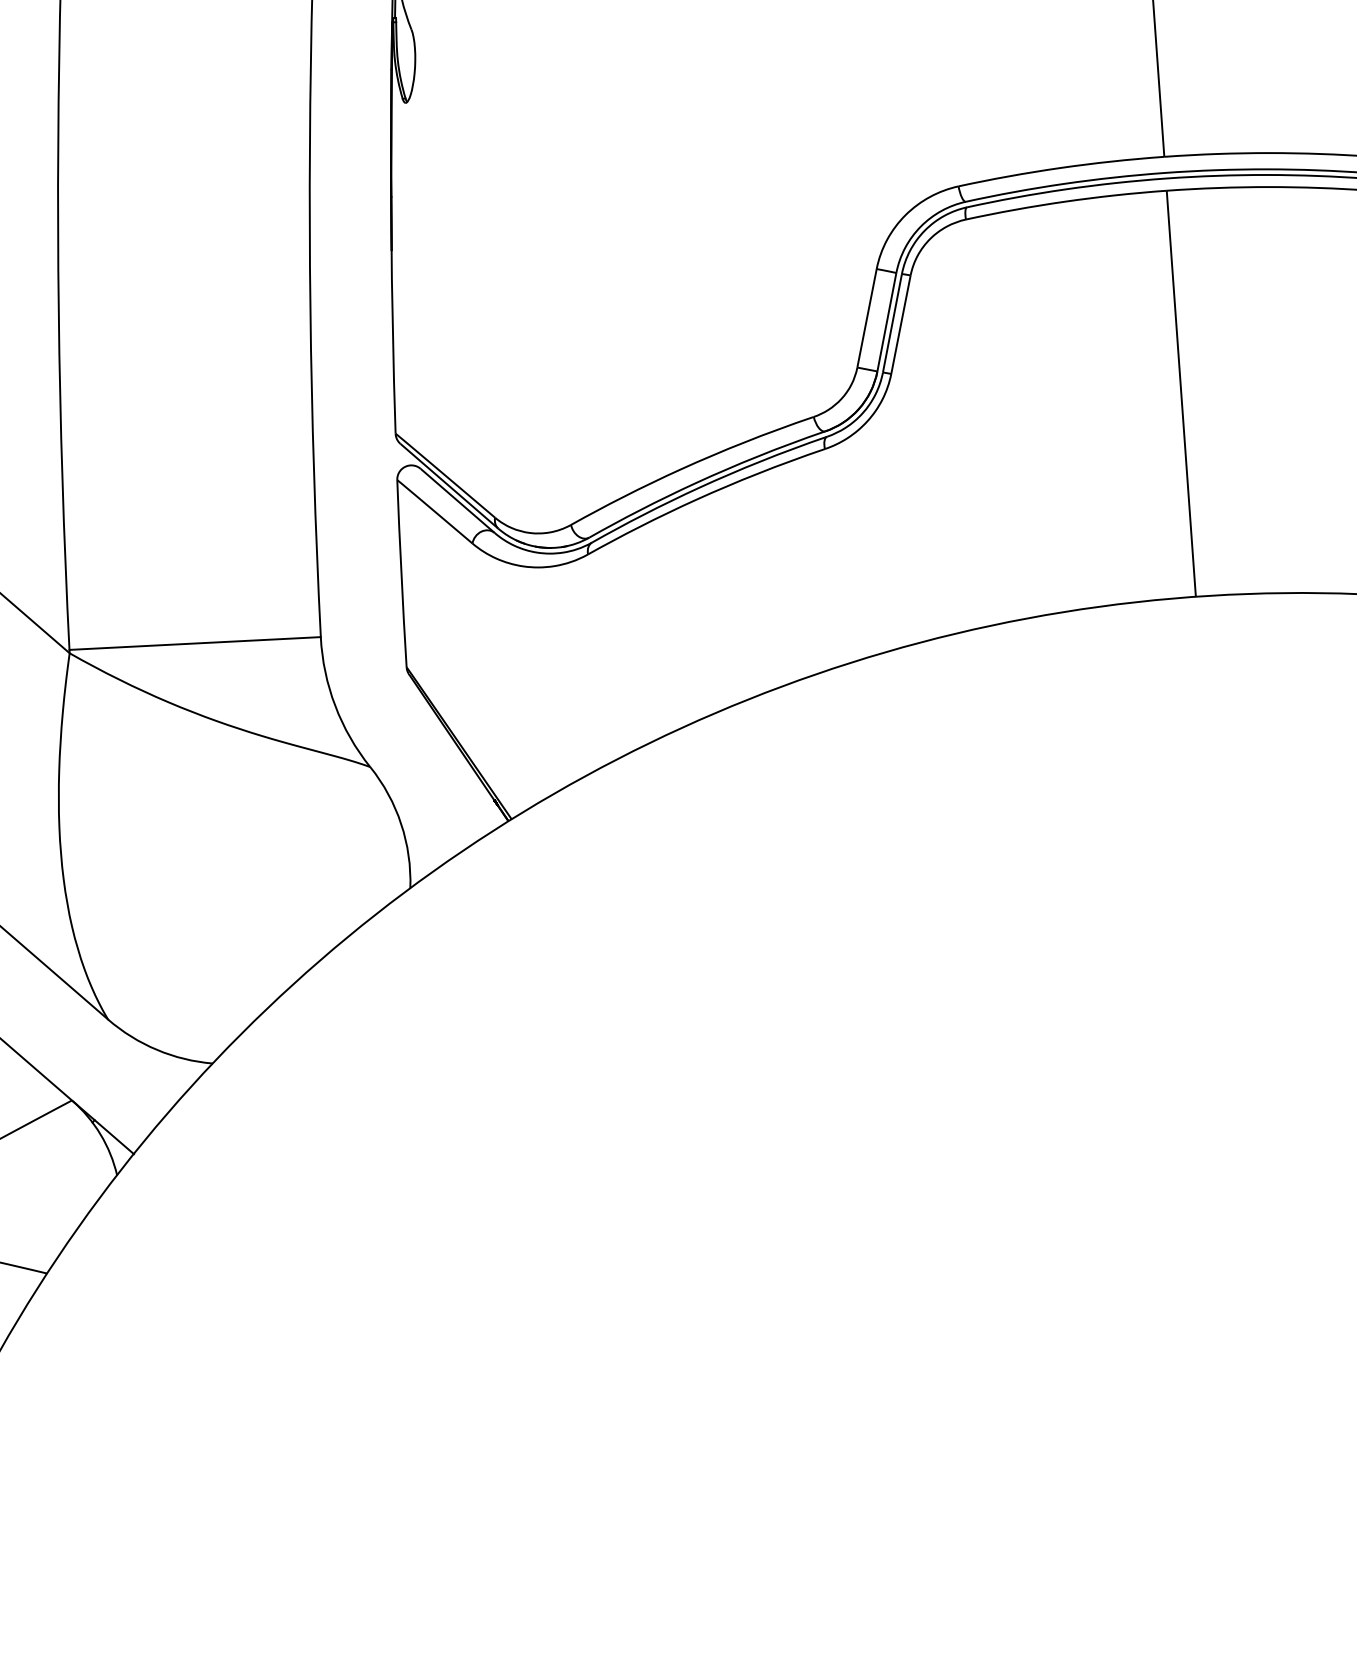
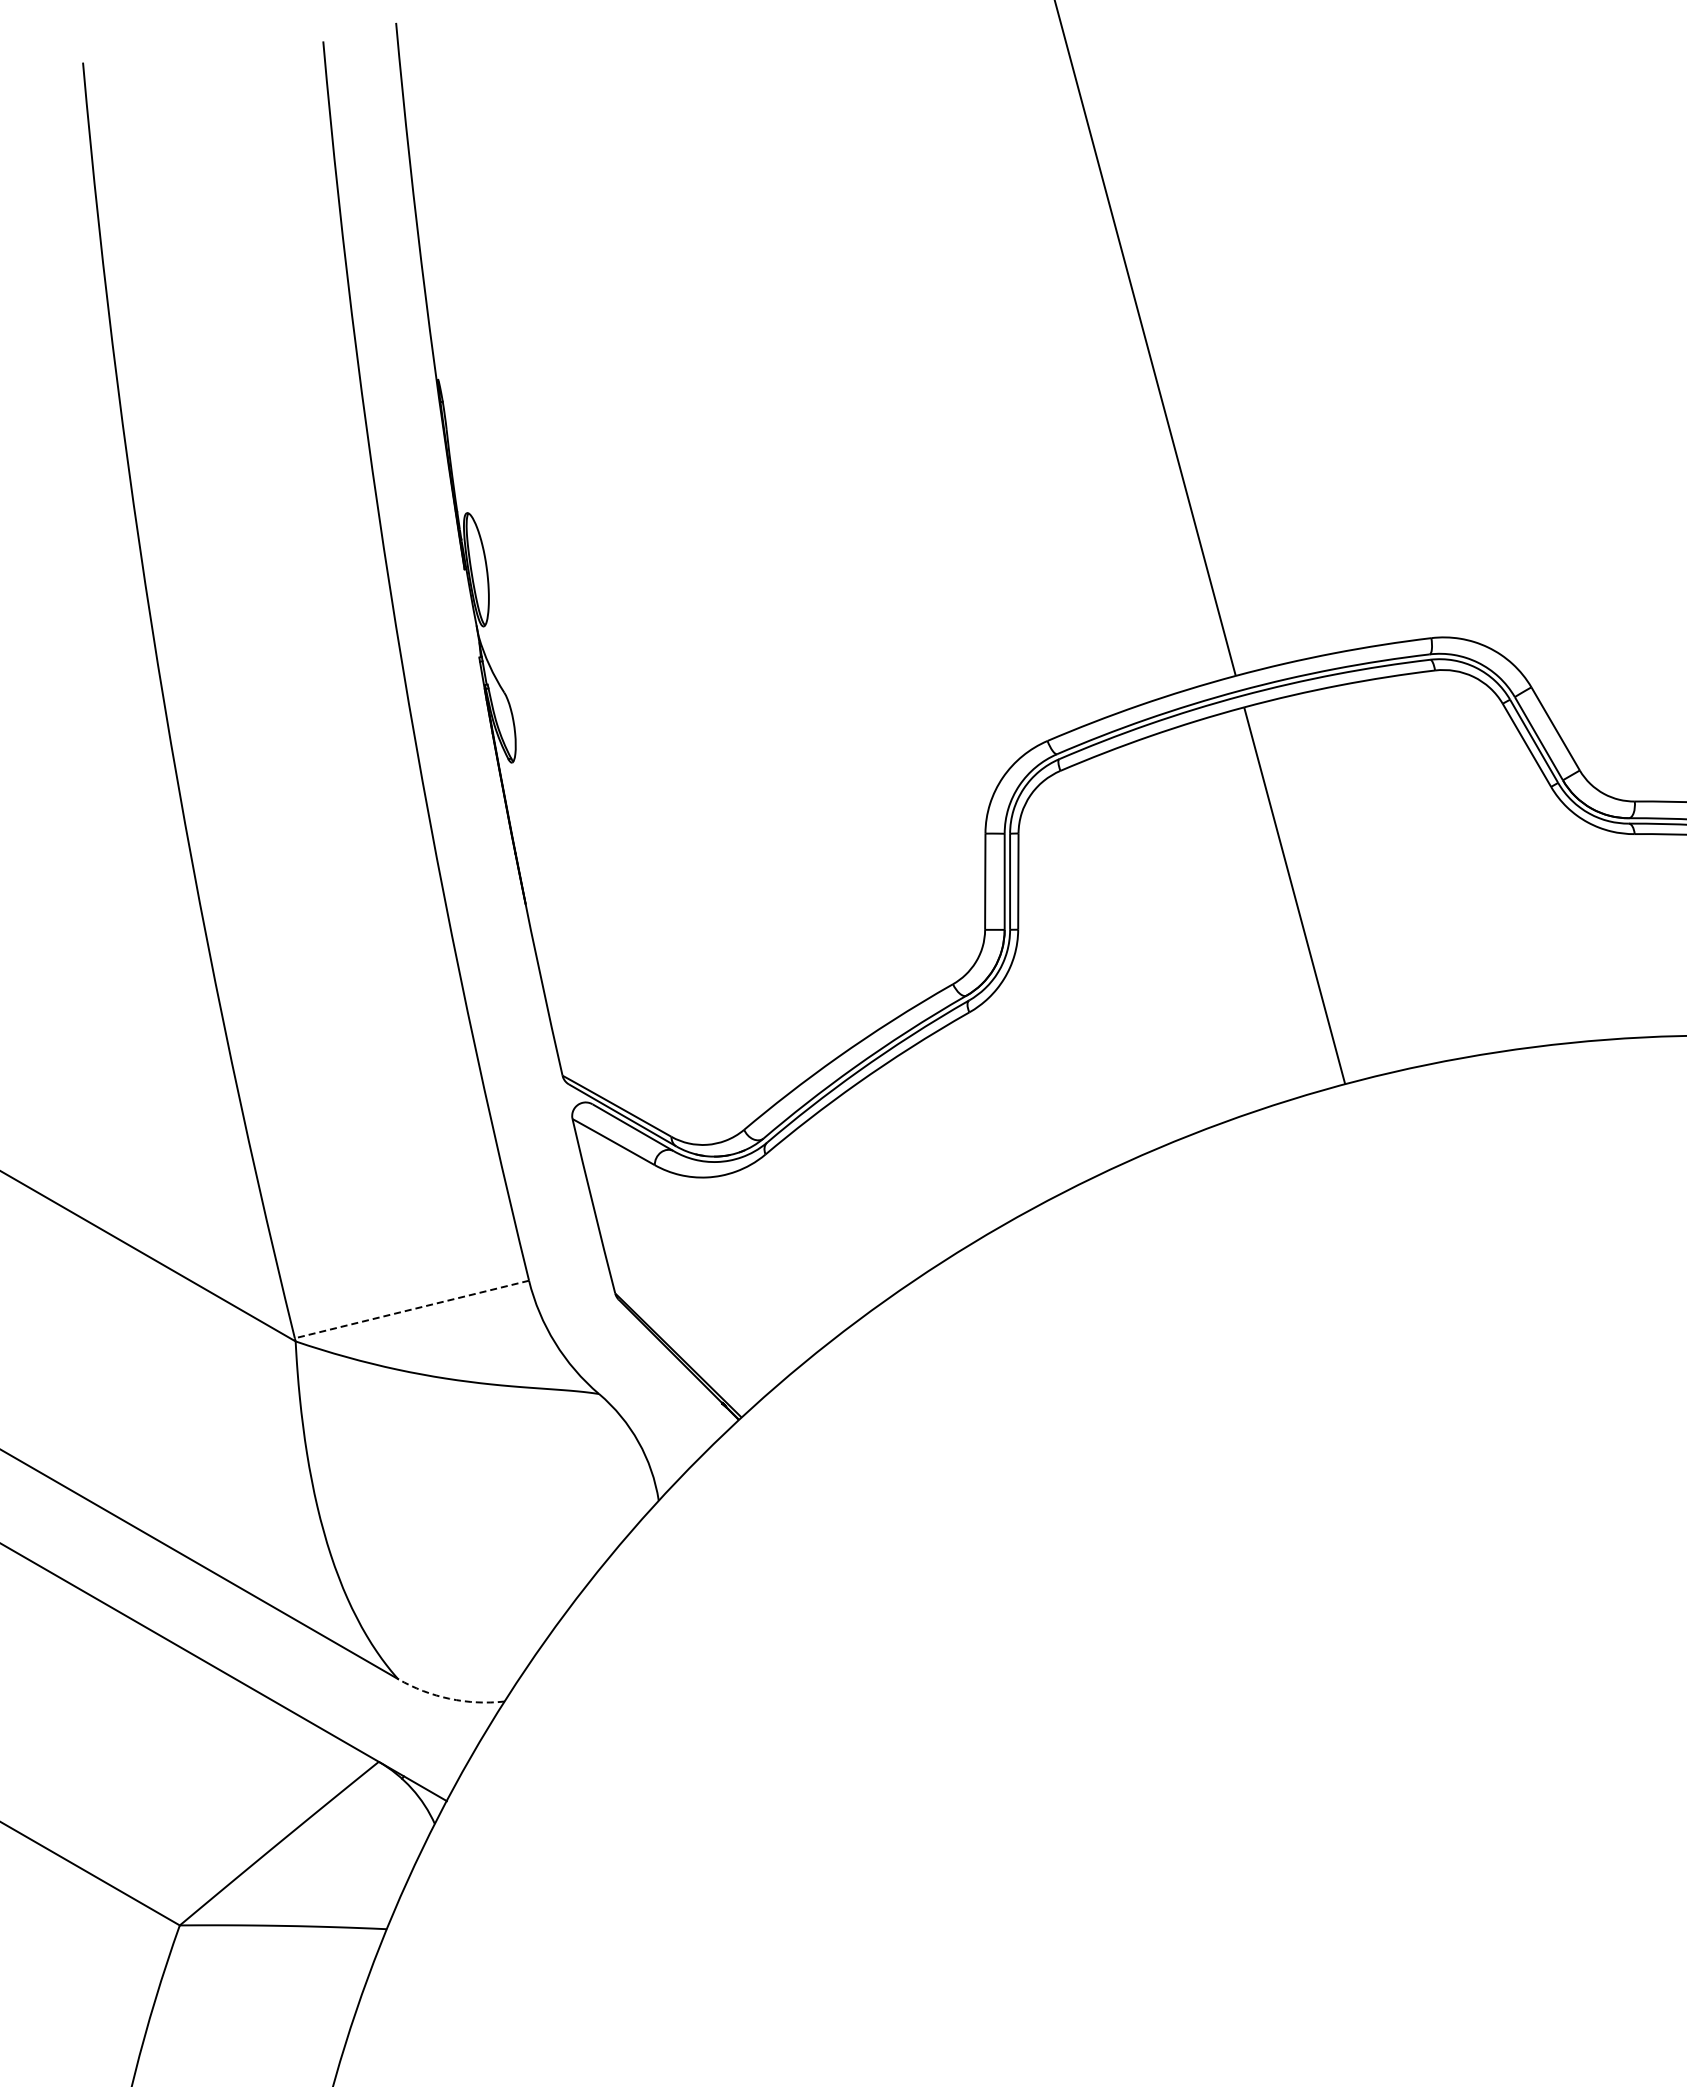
line: (194, 643) -> (411, 1309), solid -> dashed
arc: (156, 1049) -> (449, 1698), solid -> dashed

